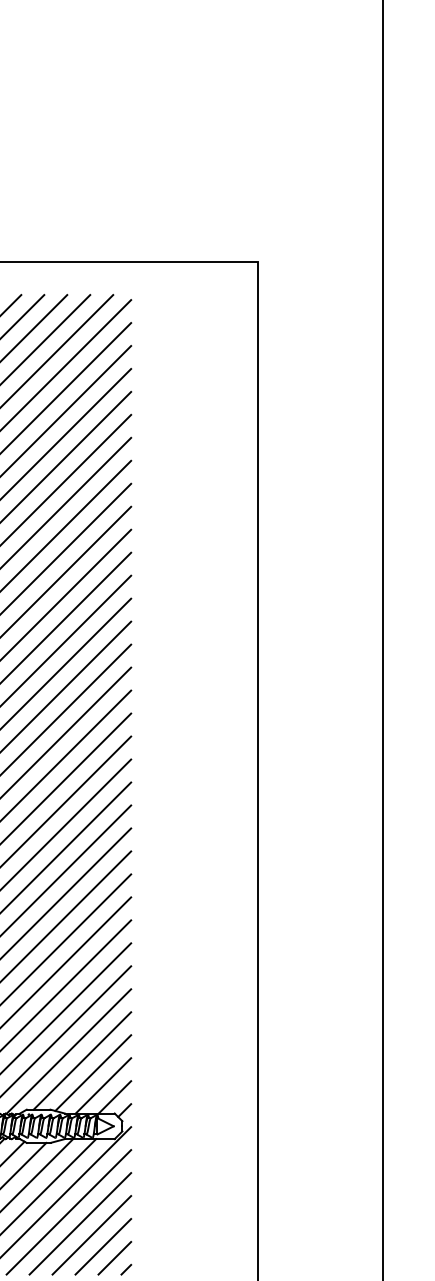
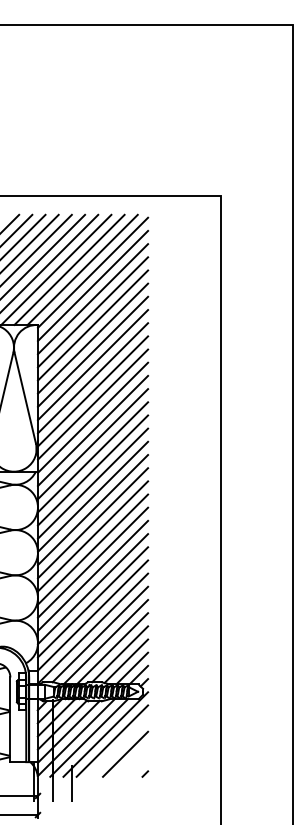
line: (79, 1223) -> (118, 747), removed
line: (103, 1246) -> (132, 760), removed
line: (114, 1258) -> (138, 767), removed

